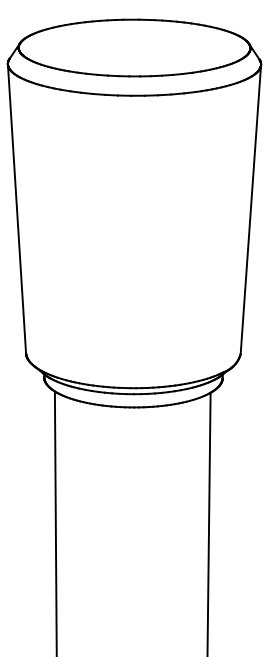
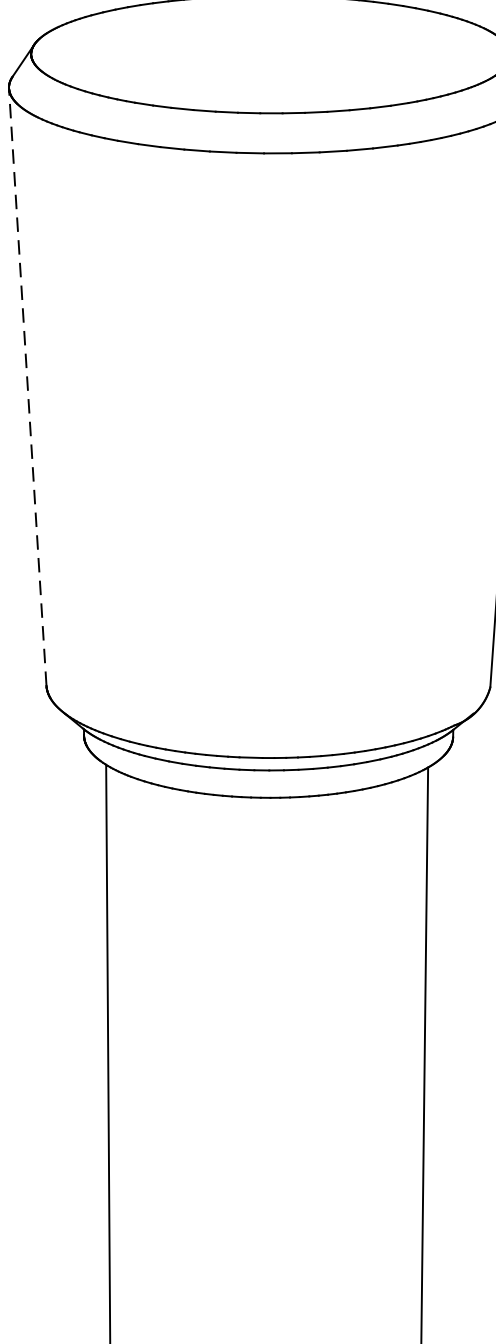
line: (16, 208) -> (26, 386), solid -> dashed

